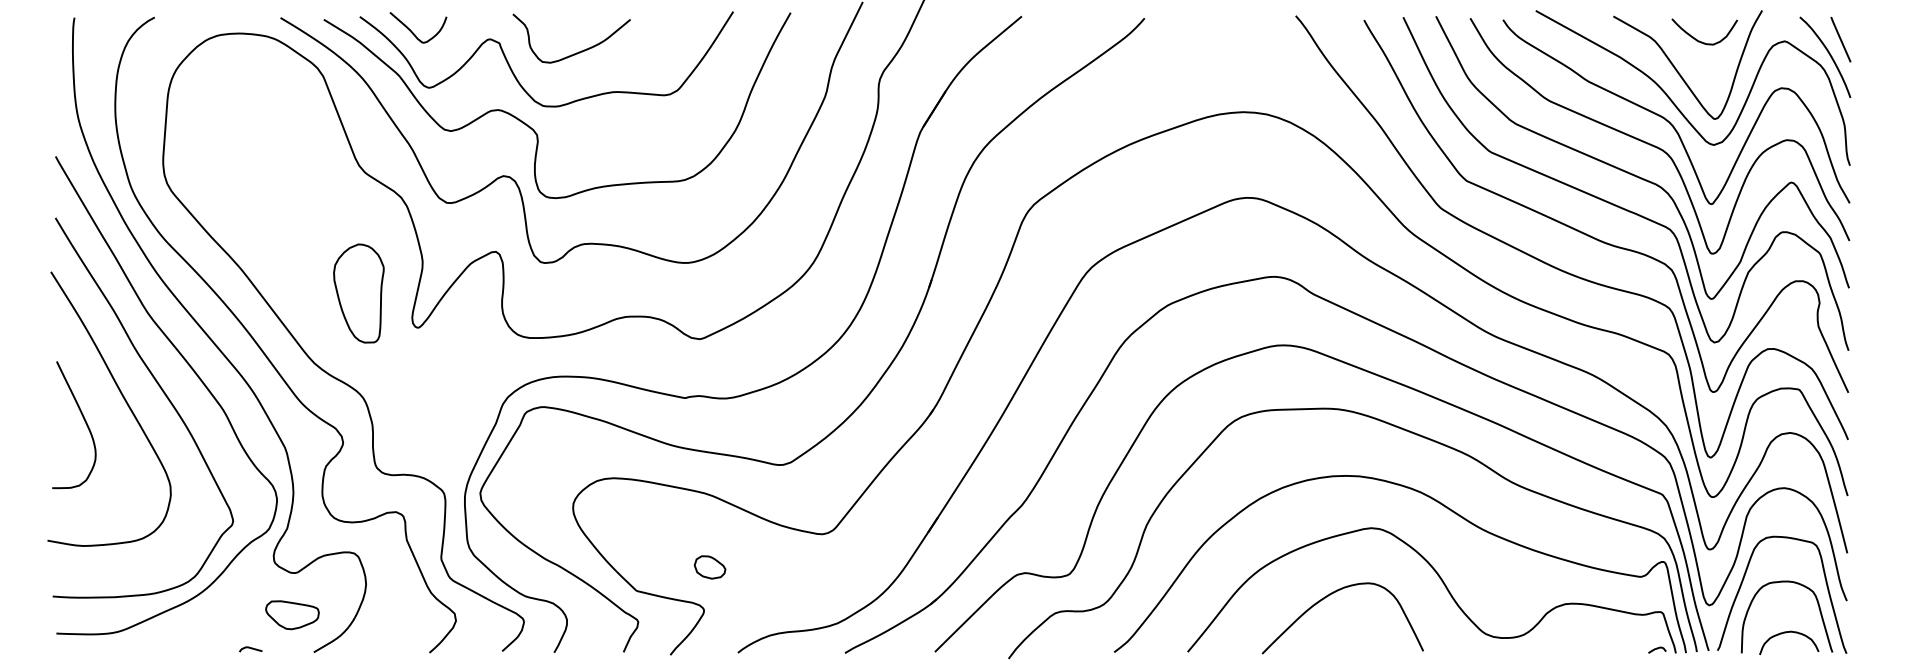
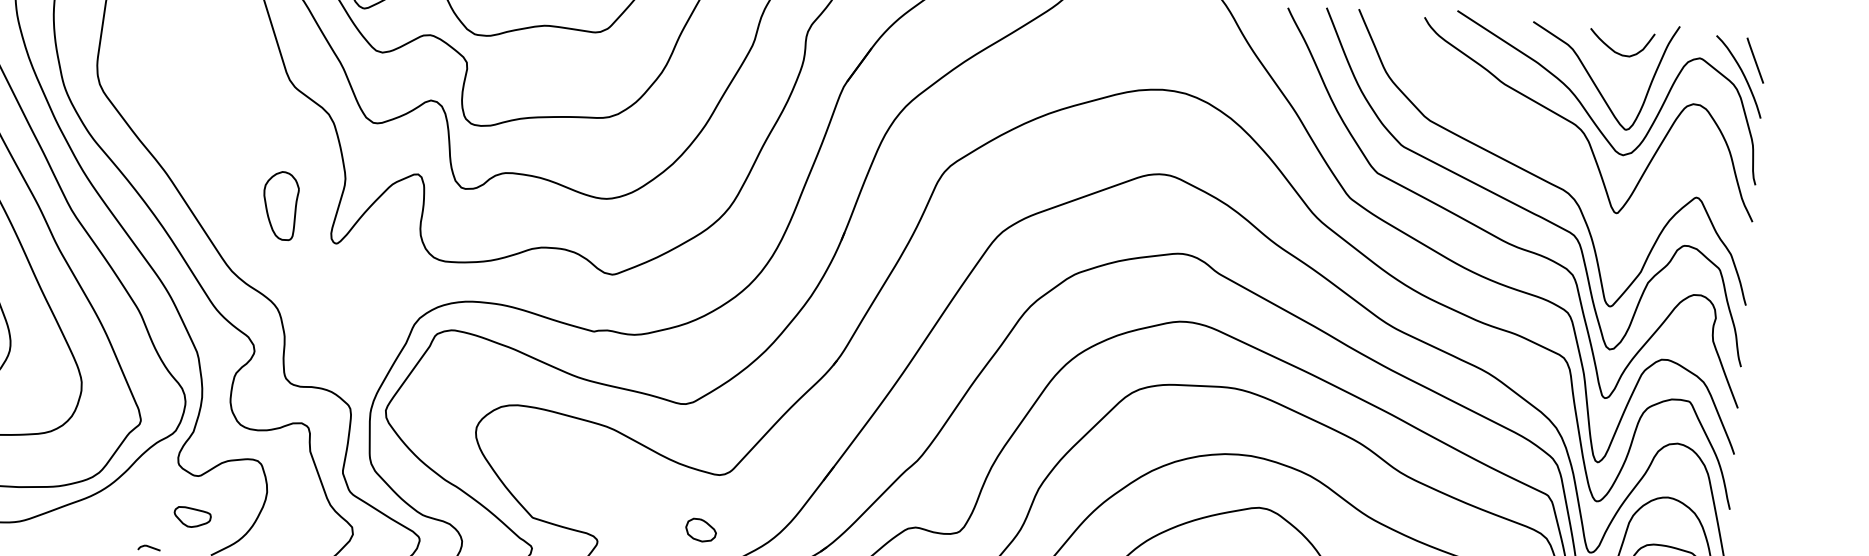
curve: (1655, 145) -> (1565, 151), removed
part: (358, 293) -> (280, 205), size x0.7
part: (709, 567) -> (700, 530), moved
part: (292, 615) -> (192, 517), size x0.7

